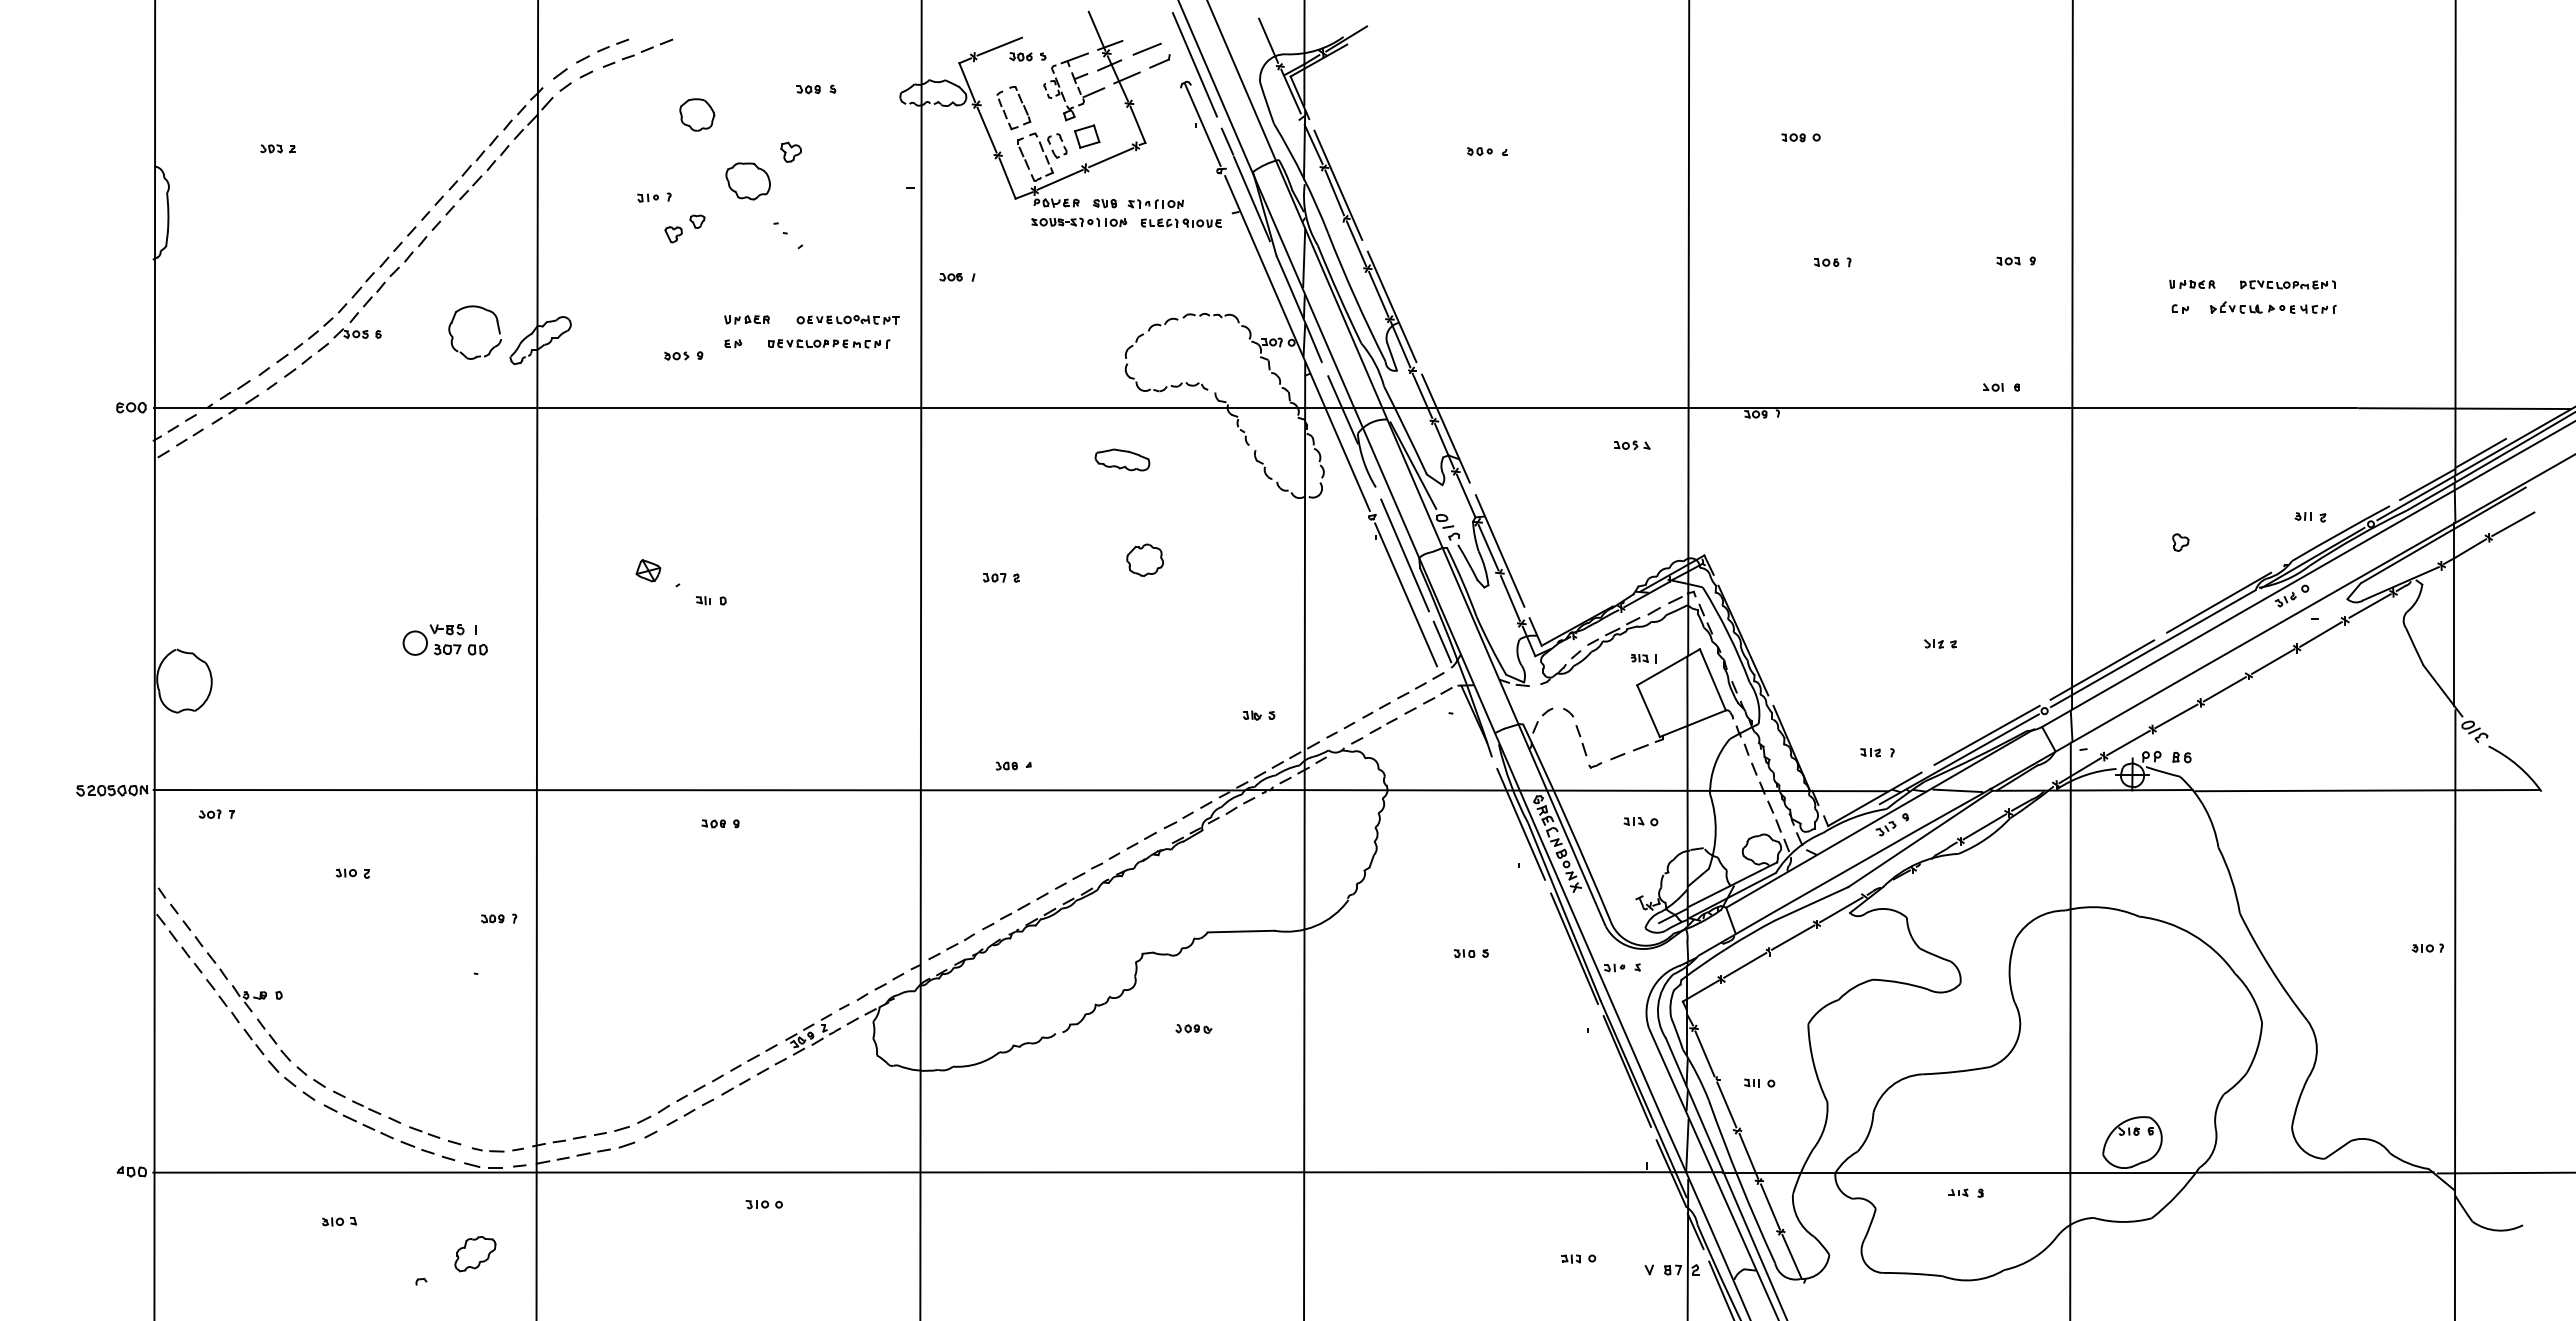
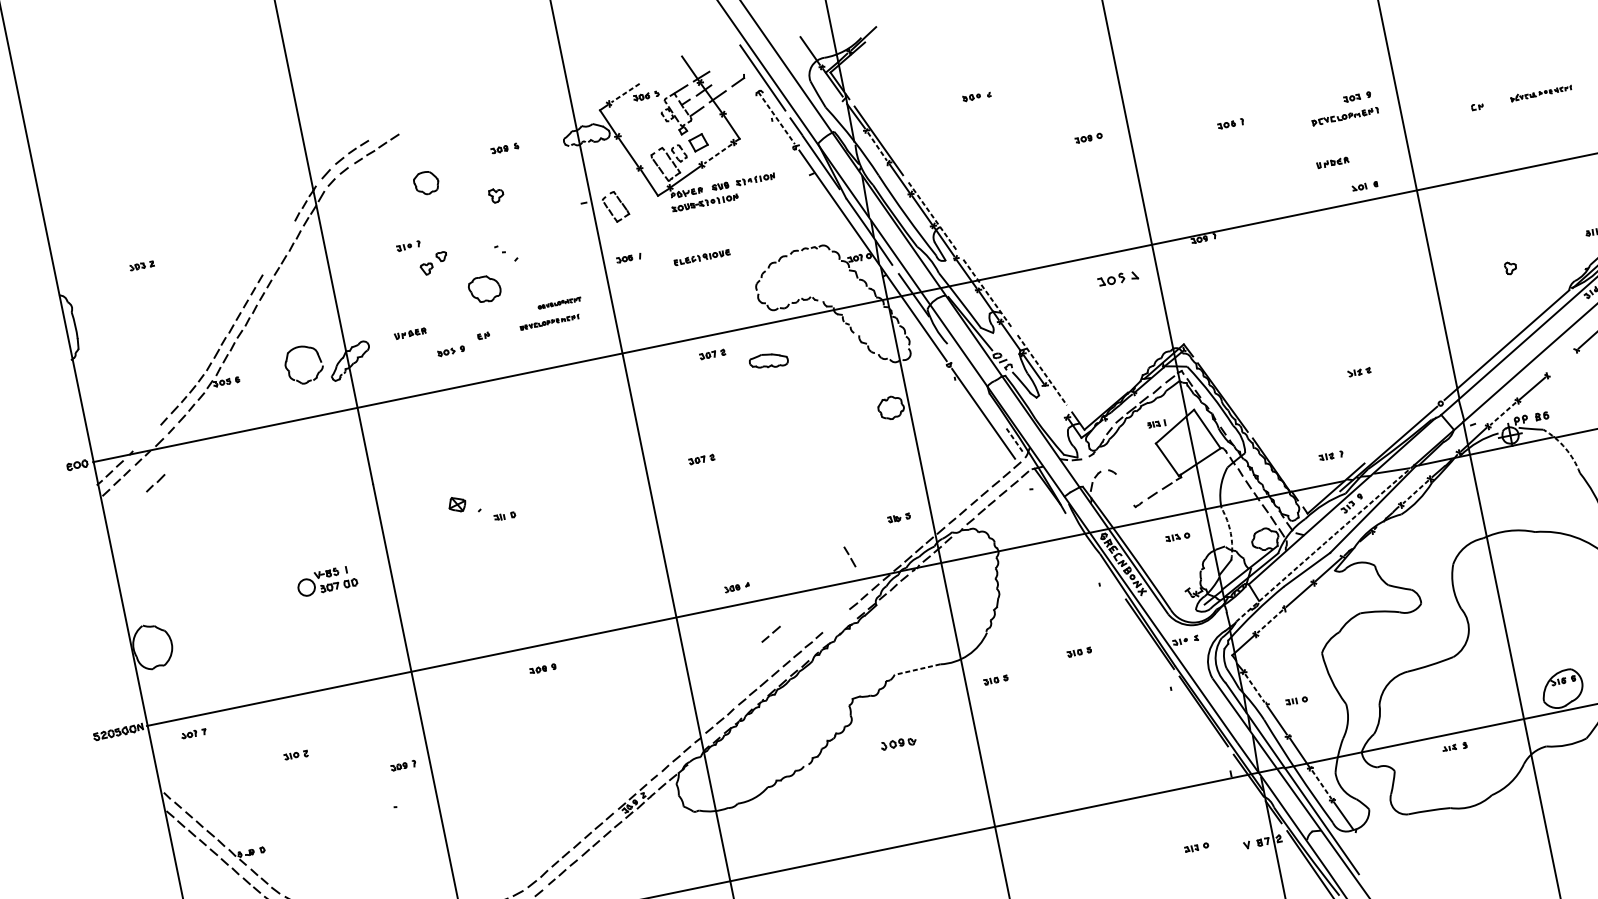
line: (999, 46) -> (625, 93), solid -> dashed
line: (1146, 48) -> (727, 73), removed
part: (1005, 111) -> (610, 210), moved
line: (1202, 124) -> (776, 118), solid -> dashed
part: (1800, 137) -> (1088, 138), moved
line: (1110, 157) -> (717, 153), solid -> dashed
part: (473, 162) -> (278, 247), removed
part: (747, 181) -> (484, 289), moved
line: (1334, 193) -> (877, 147), solid -> dashed
part: (1180, 222) -> (701, 257), moved
part: (2192, 283) -> (1332, 162), moved
part: (2287, 284) -> (1345, 116), moved
line: (1392, 307) -> (933, 217), solid -> dashed
part: (2273, 307) -> (1541, 92), size x0.7
part: (746, 319) -> (410, 333), moved
part: (847, 319) -> (559, 302), size x0.6
part: (829, 343) -> (550, 322), size x0.7
part: (234, 389) -> (155, 482), moved
line: (1446, 429) -> (988, 294), solid -> dashed
part: (1046, 434) -> (712, 354), added
part: (1632, 445) -> (1118, 278), size x1.6
line: (1500, 550) -> (1042, 369), solid -> dashed
line: (1404, 555) -> (976, 386), removed
part: (1144, 559) -> (890, 407), moved
line: (1509, 598) -> (1055, 401), removed
line: (2219, 602) -> (1546, 303), removed
line: (1442, 642) -> (1015, 441), solid -> dashed
line: (2102, 669) -> (1474, 366), removed
line: (2224, 689) -> (1561, 363), removed
line: (1986, 734) -> (1403, 428), removed
line: (1581, 743) -> (850, 558), moved
line: (2128, 743) -> (1503, 414), solid -> dashed
arc: (2205, 808) -> (1565, 448), solid -> dashed
line: (1521, 823) -> (1095, 555), removed
line: (1984, 826) -> (1415, 491), solid -> dashed
arc: (1715, 831) -> (1230, 533), solid -> dashed
part: (1141, 840) -> (770, 634), moved
arc: (1844, 871) -> (1325, 542), solid -> dashed
line: (1240, 931) -> (917, 669), solid -> dashed
line: (1744, 965) -> (1269, 621), solid -> dashed
part: (1346, 968) -> (995, 680), added
part: (1193, 1028) -> (898, 743), size x1.4
line: (1705, 1054) -> (1255, 688), solid -> dashed
line: (1770, 1207) -> (1321, 785), solid -> dashed

